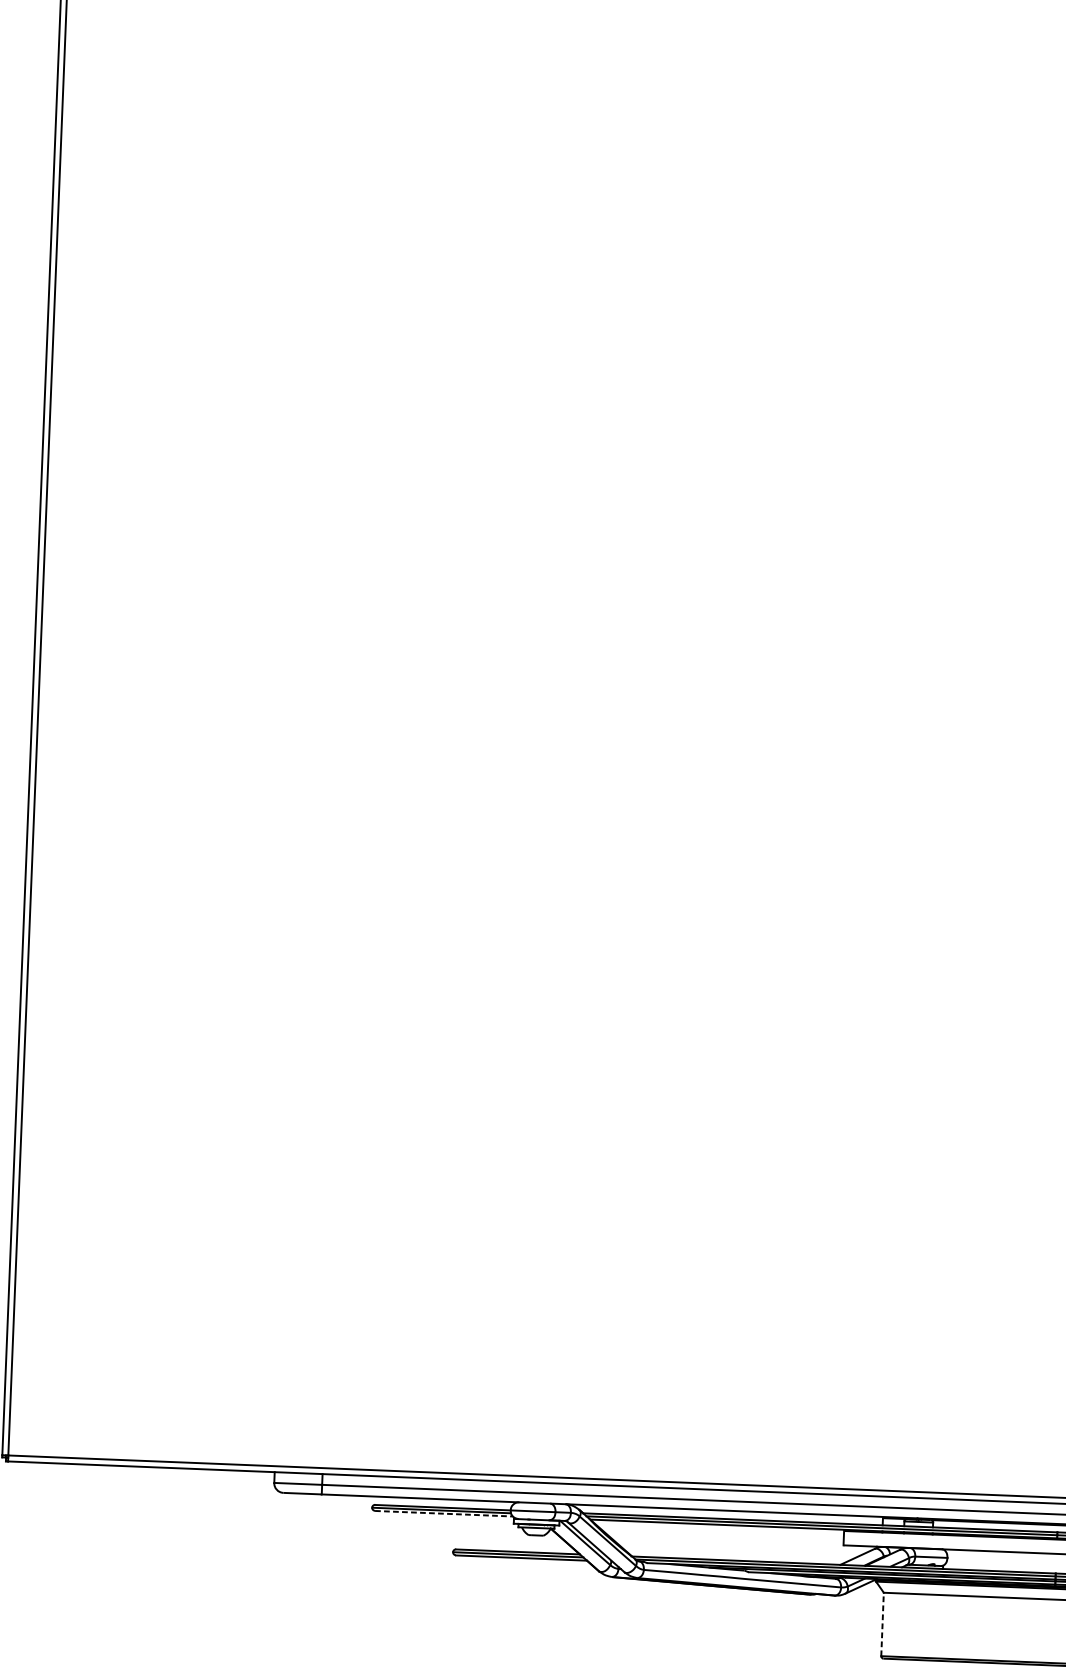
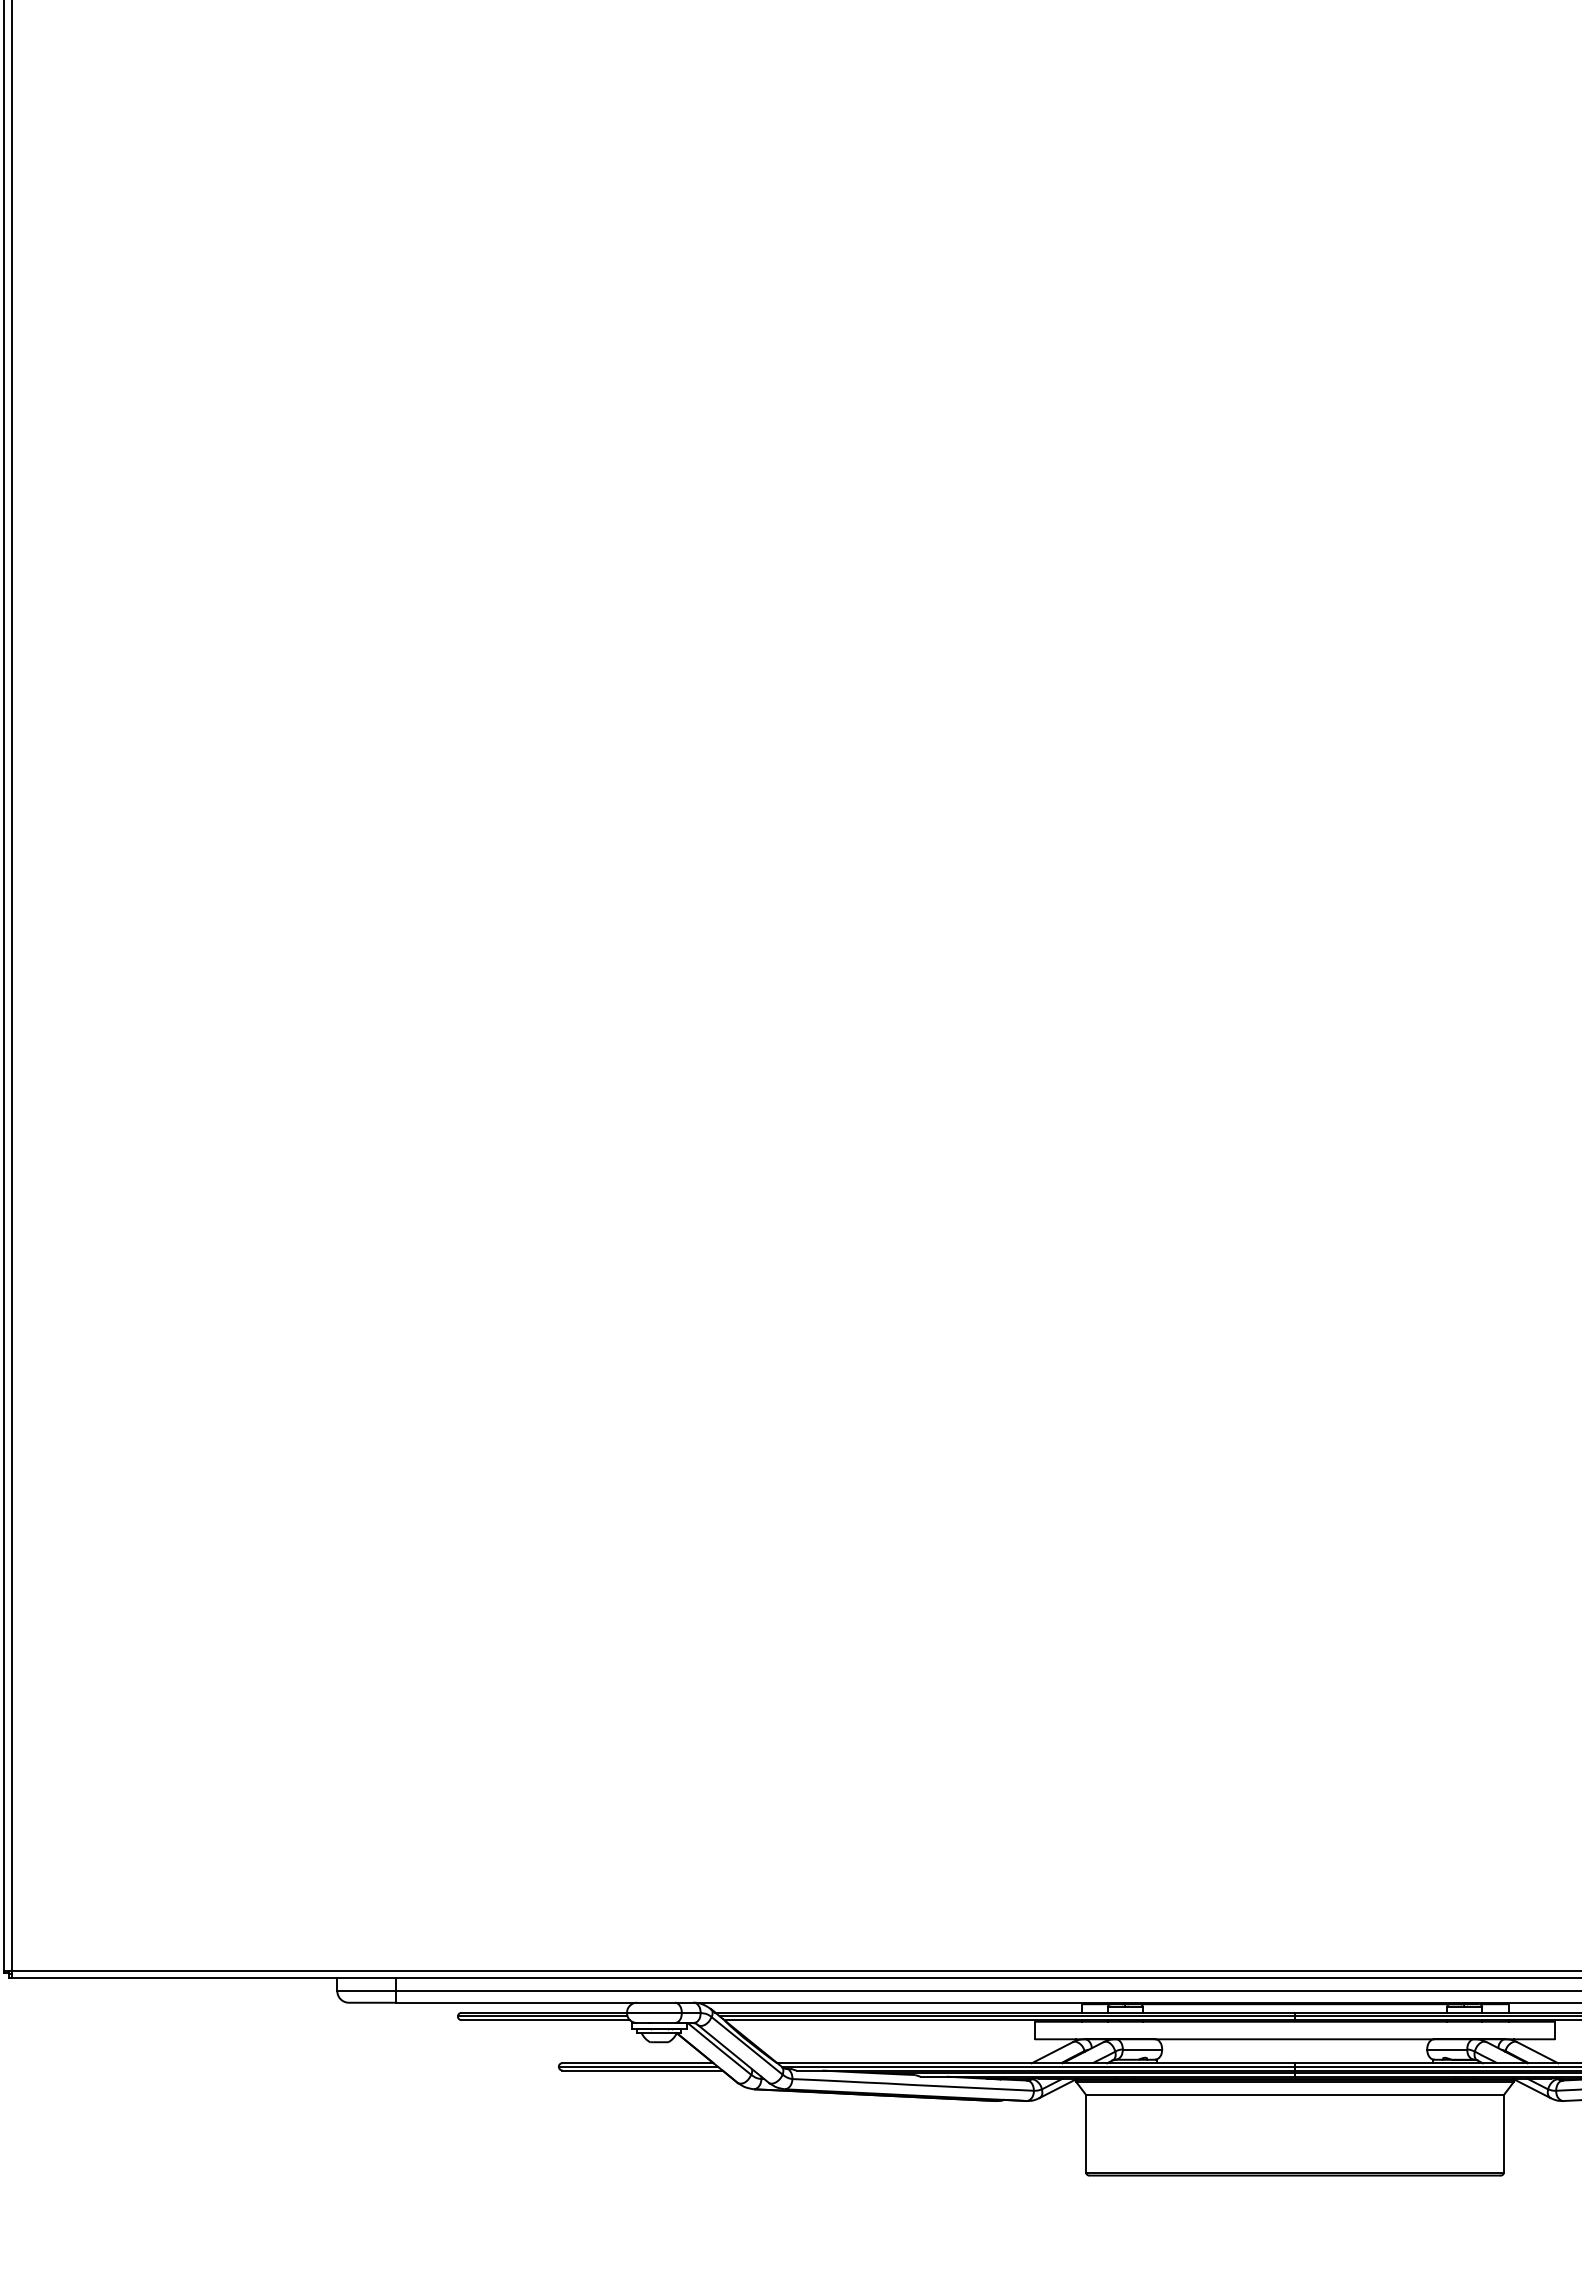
line: (444, 1513) -> (546, 2020), dashed -> solid
line: (882, 1624) -> (1086, 2133), dashed -> solid

